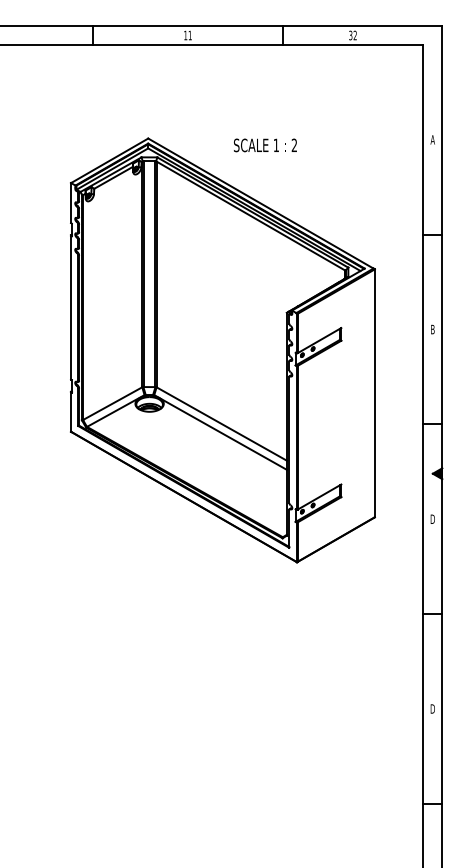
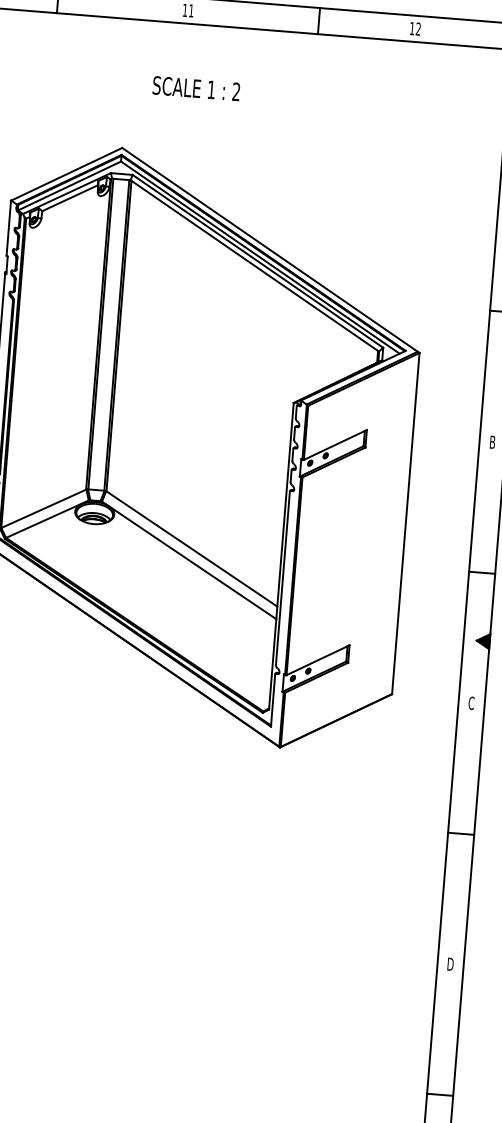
text: (350, 35) -> (411, 28), 32 -> 12
text: (265, 145) -> (196, 88), moved
text: (432, 519) -> (471, 703), D -> C

